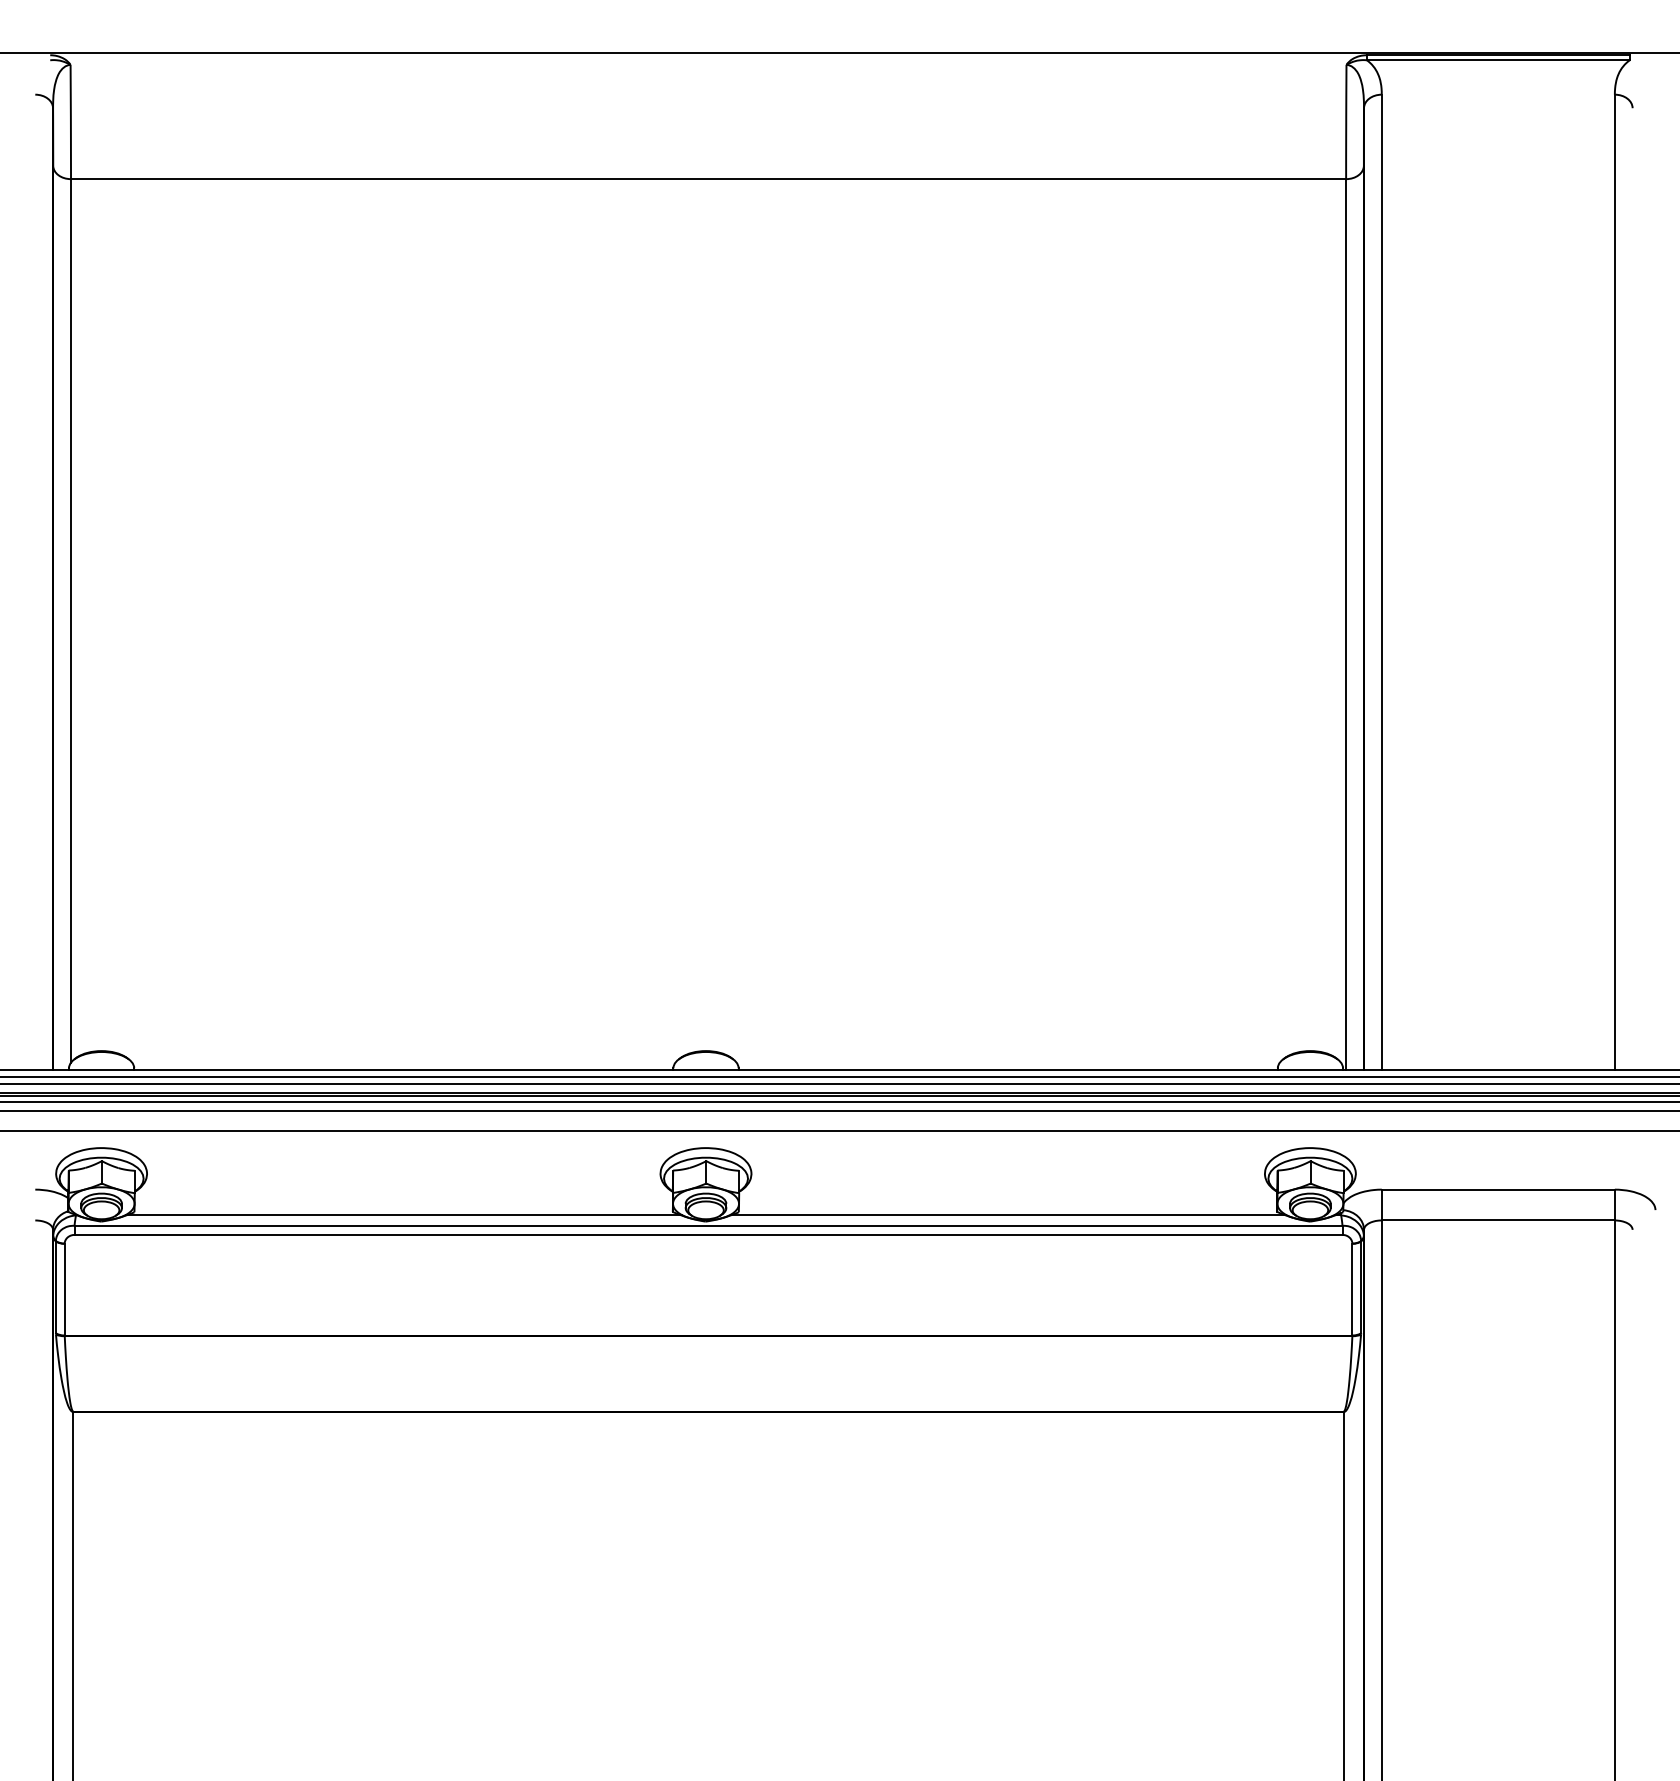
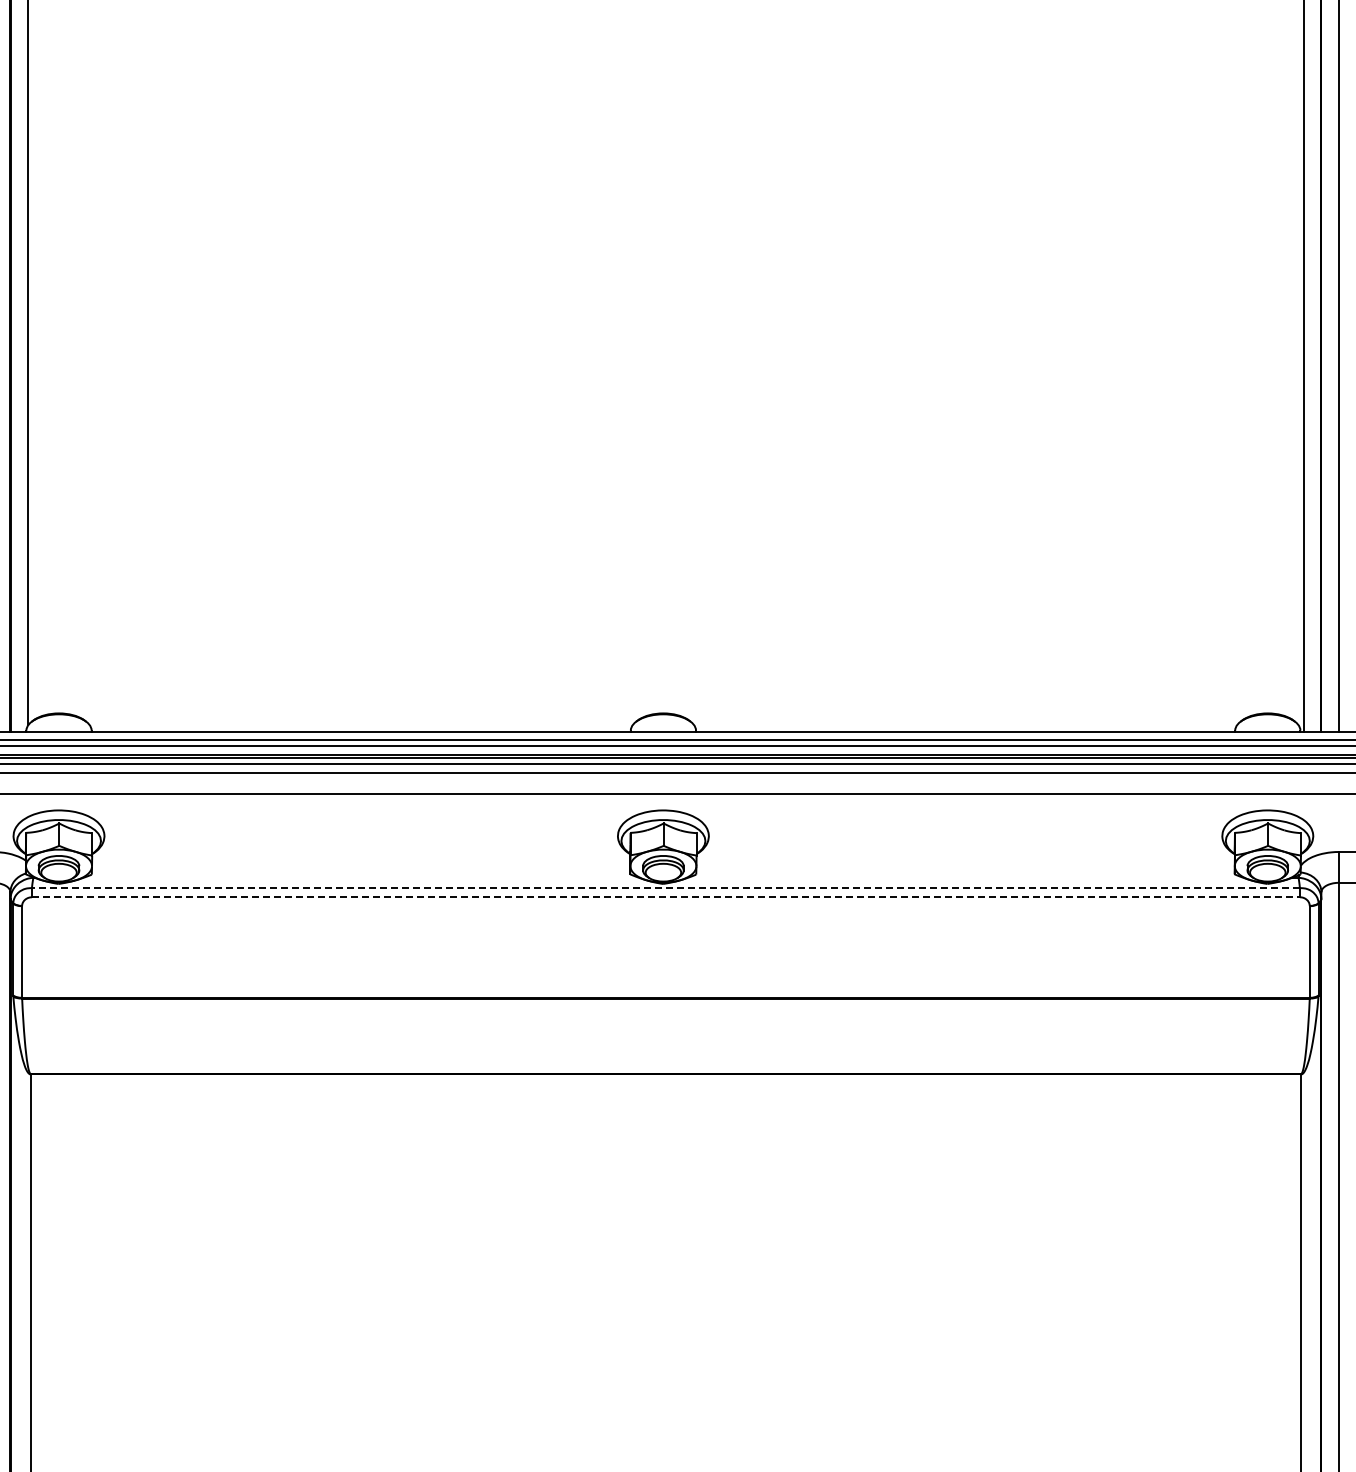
line: (403, 1215) -> (360, 877), removed
line: (1007, 1215) -> (964, 877), removed
line: (708, 1225) -> (665, 887), solid -> dashed
line: (708, 1234) -> (665, 896), solid -> dashed

